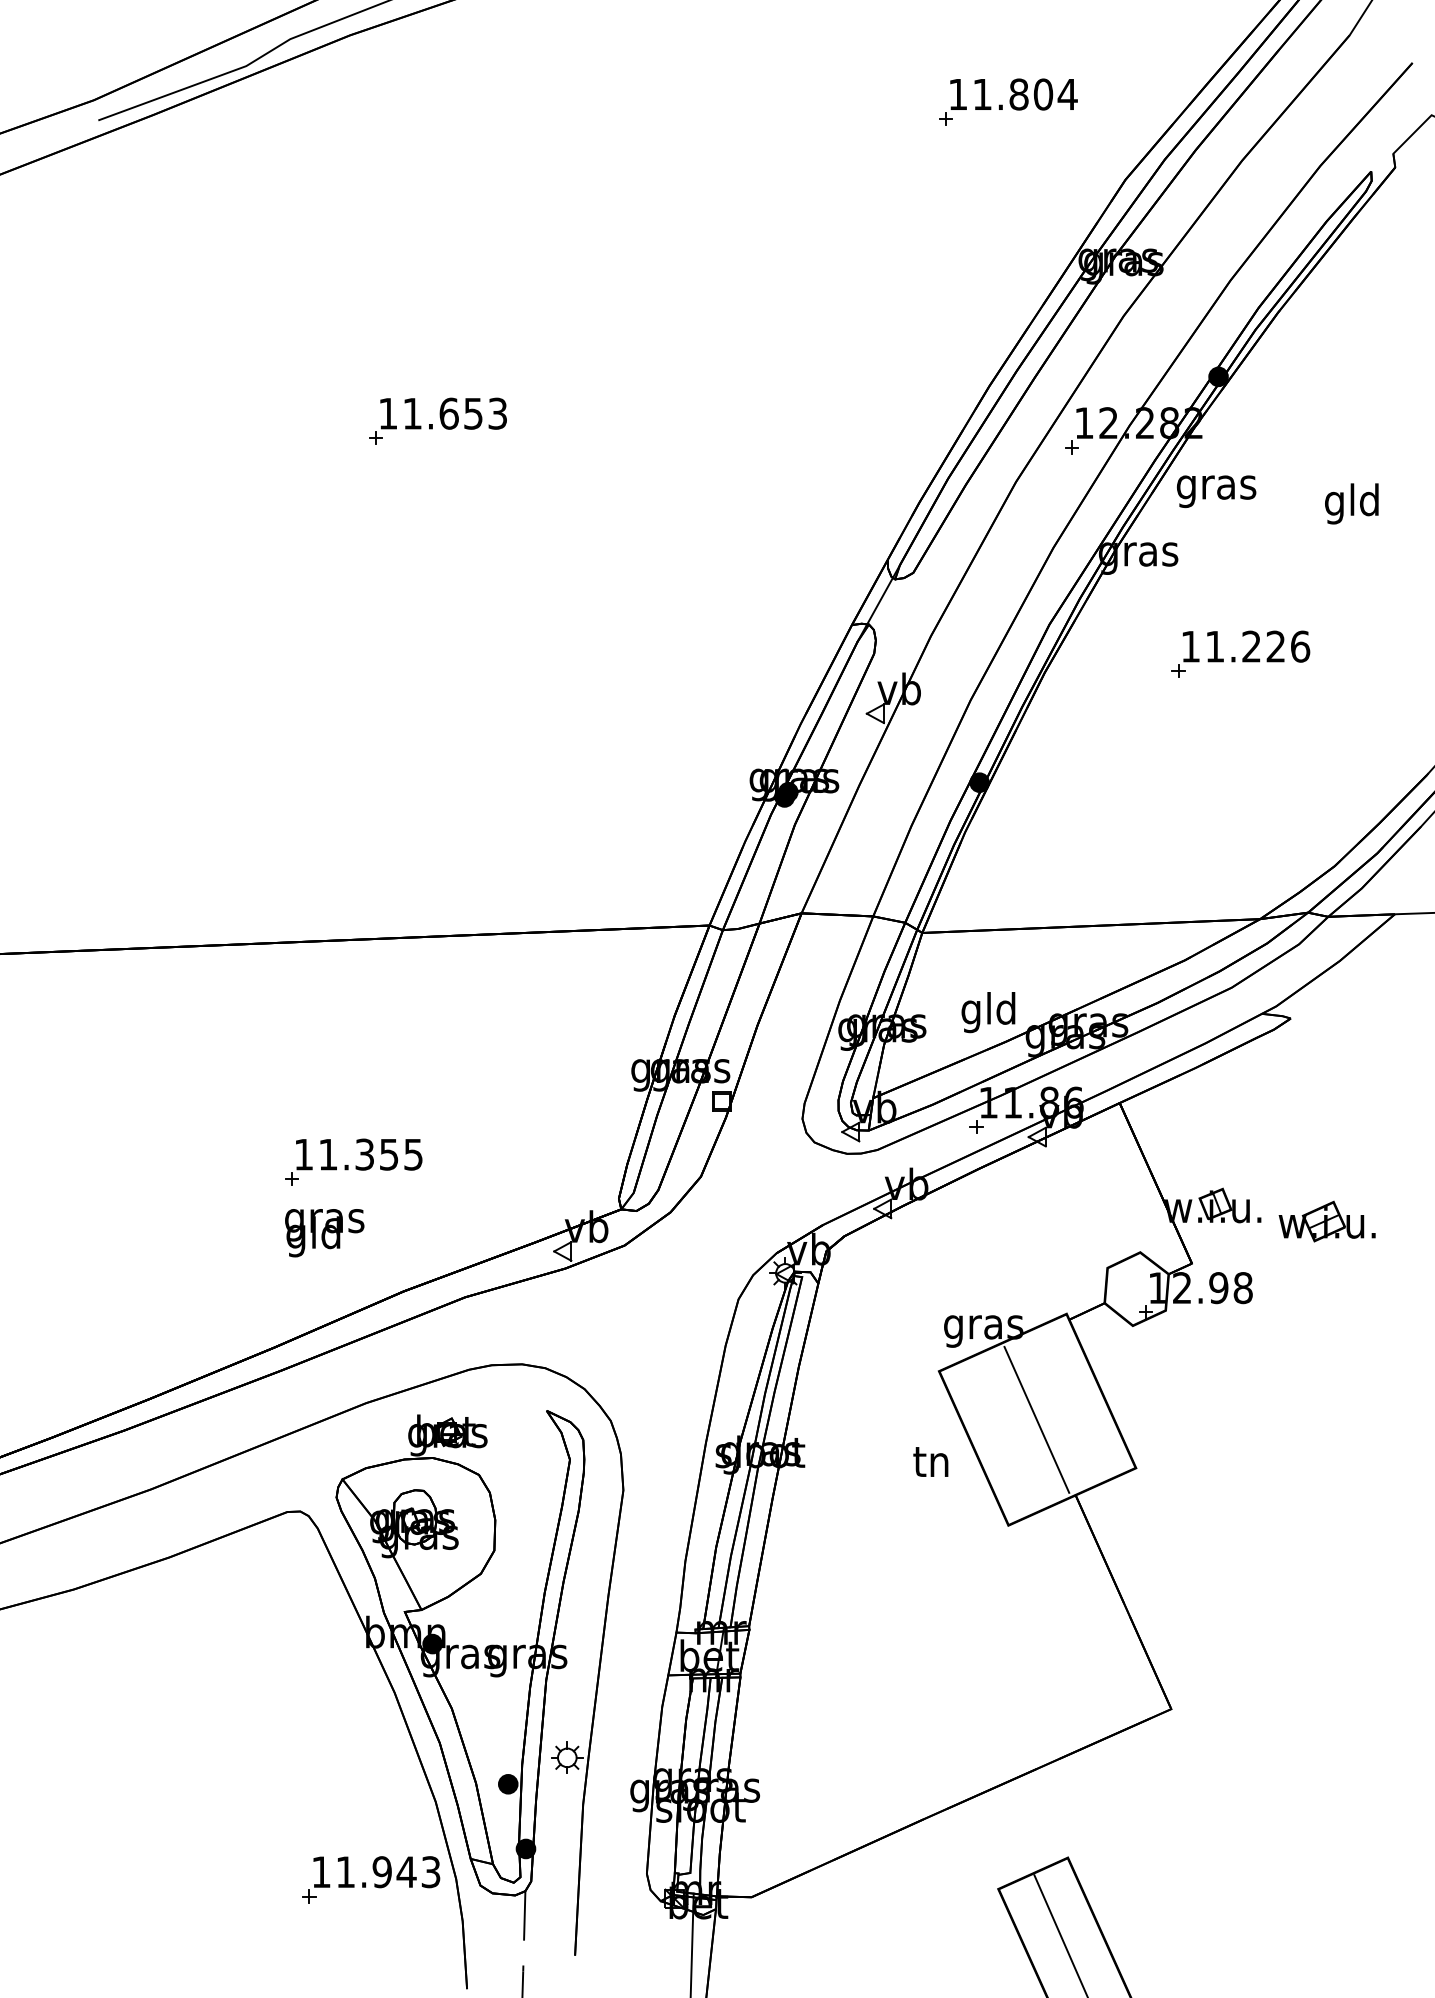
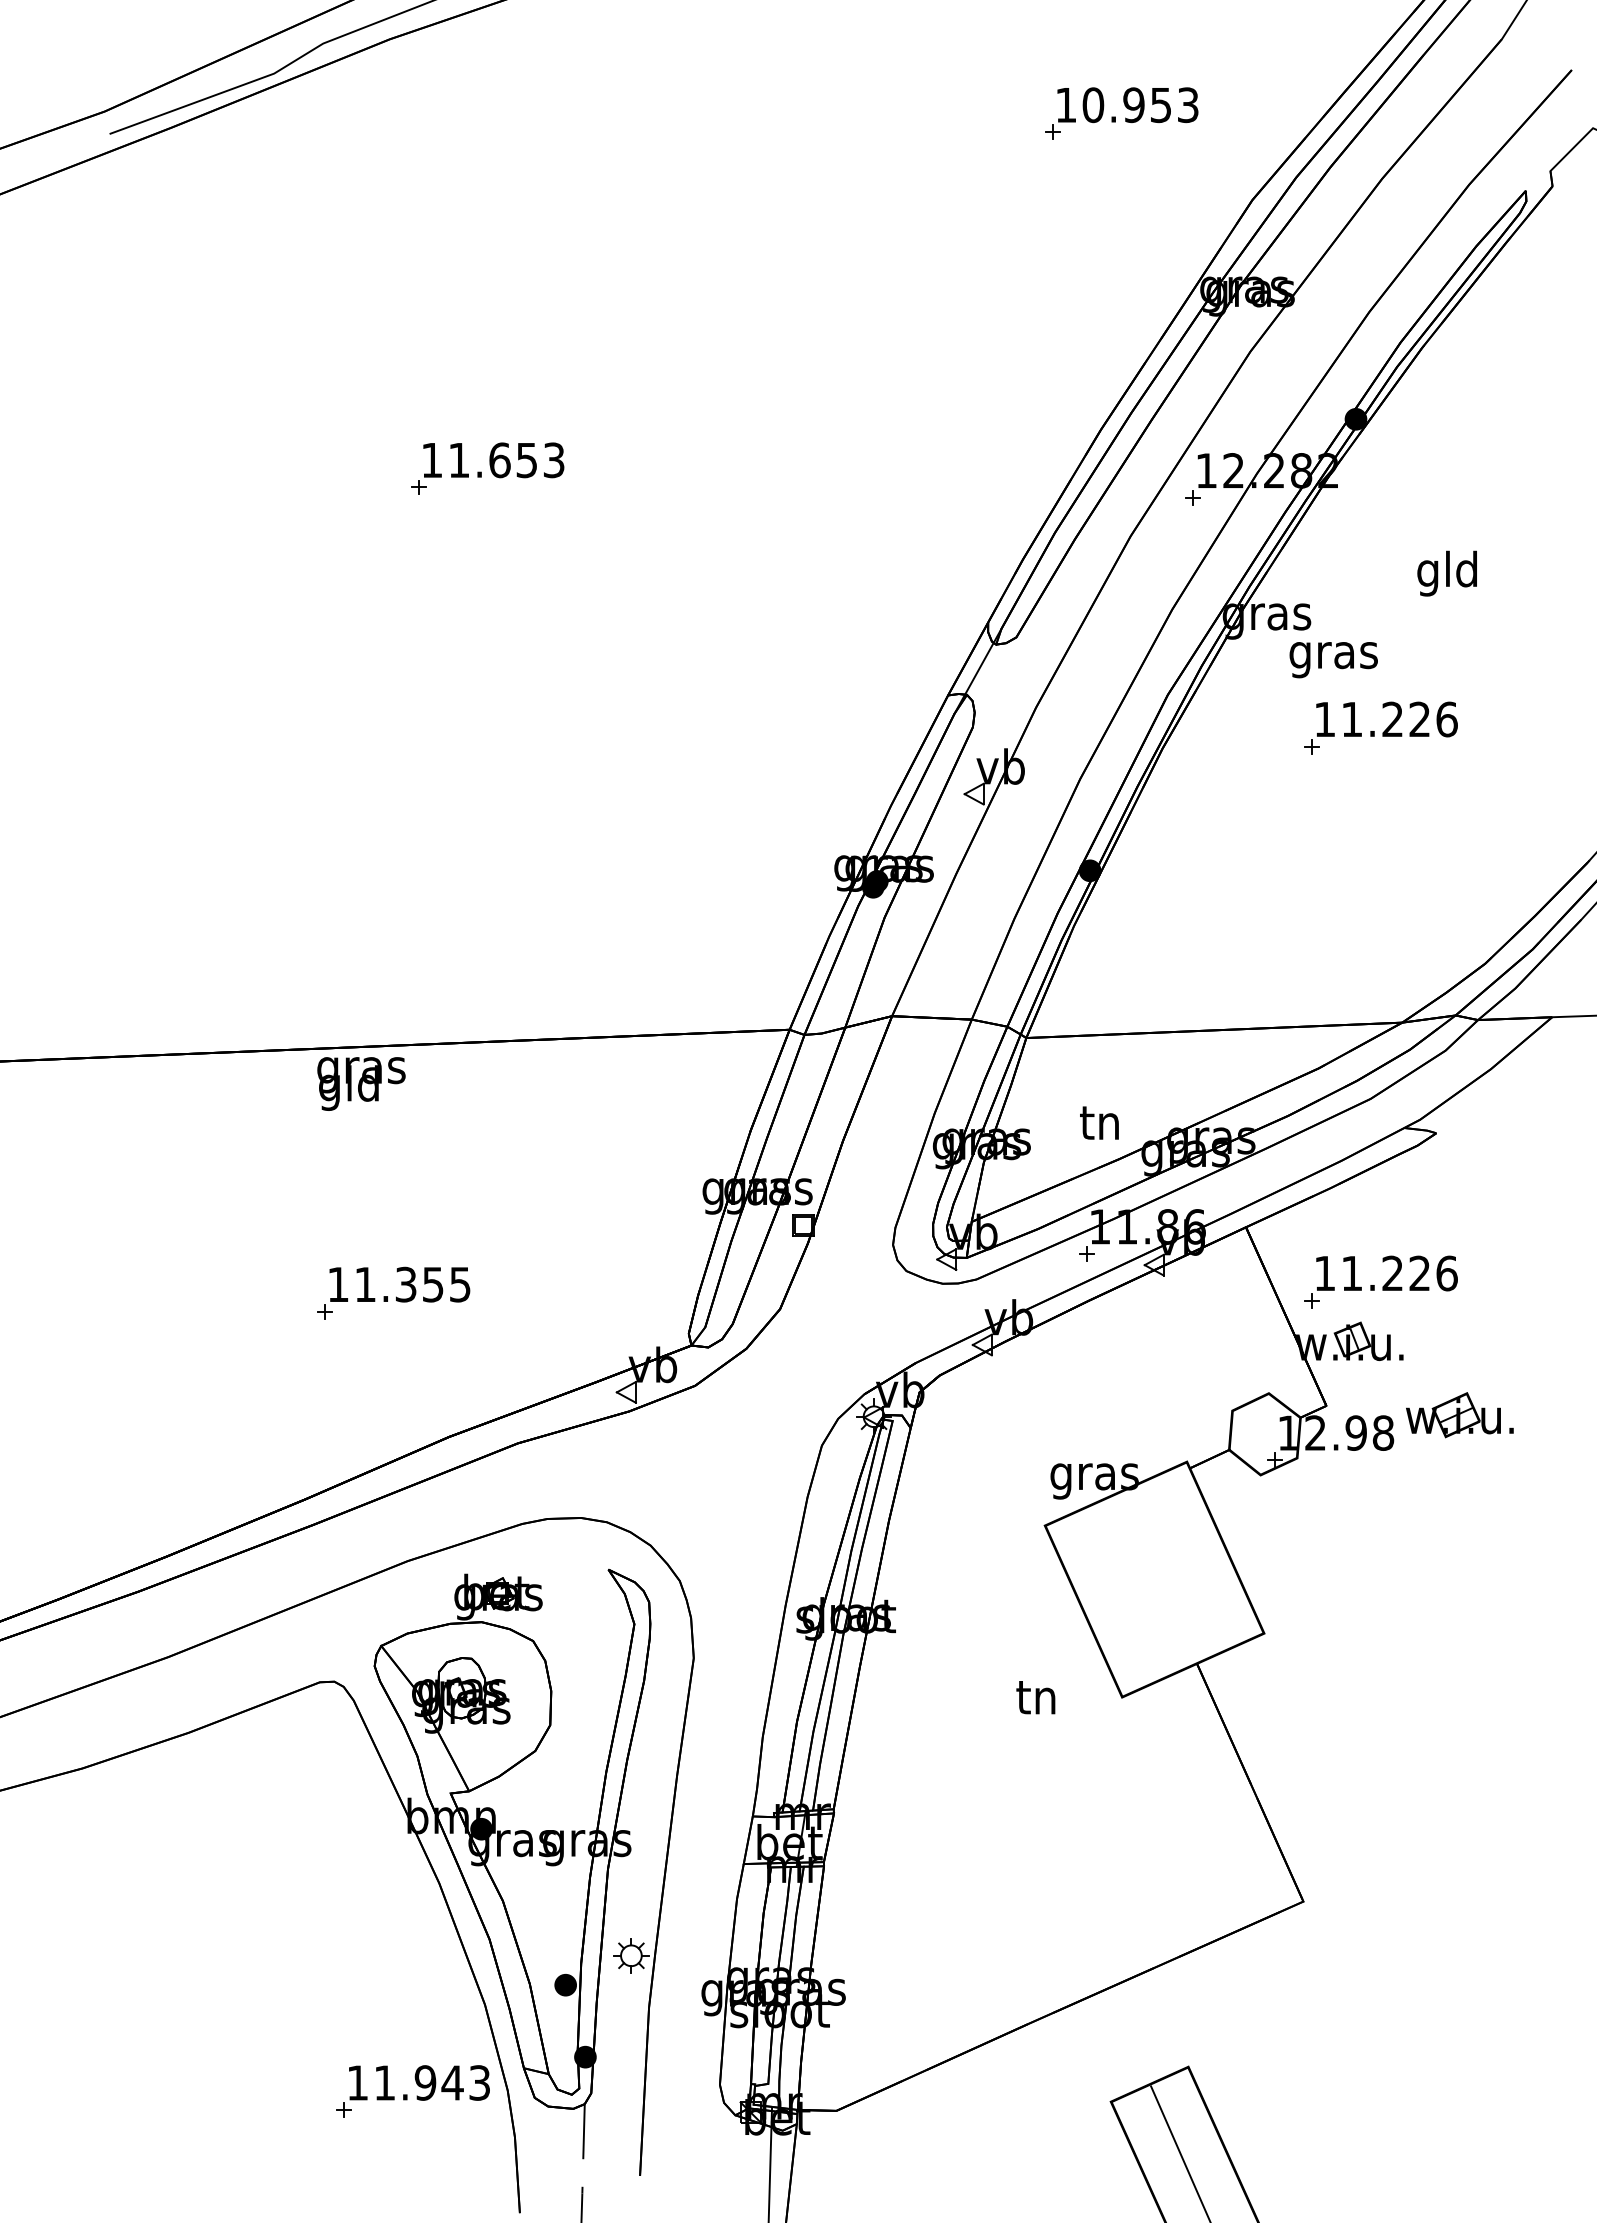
text: (1024, 94) -> (1140, 105), 11.804 -> 10.953
text: (1216, 492) -> (1333, 660), moved
text: (1351, 503) -> (1446, 573), moved
text: (988, 1012) -> (1099, 1126), gld -> tn
part: (1240, 1151) -> (1380, 1281), added
part: (1326, 1221) -> (1459, 1415), moved
text: (324, 1232) -> (361, 1083), moved
line: (1036, 1419) -> (1153, 1579), removed
text: (930, 1461) -> (1035, 1697), moved

